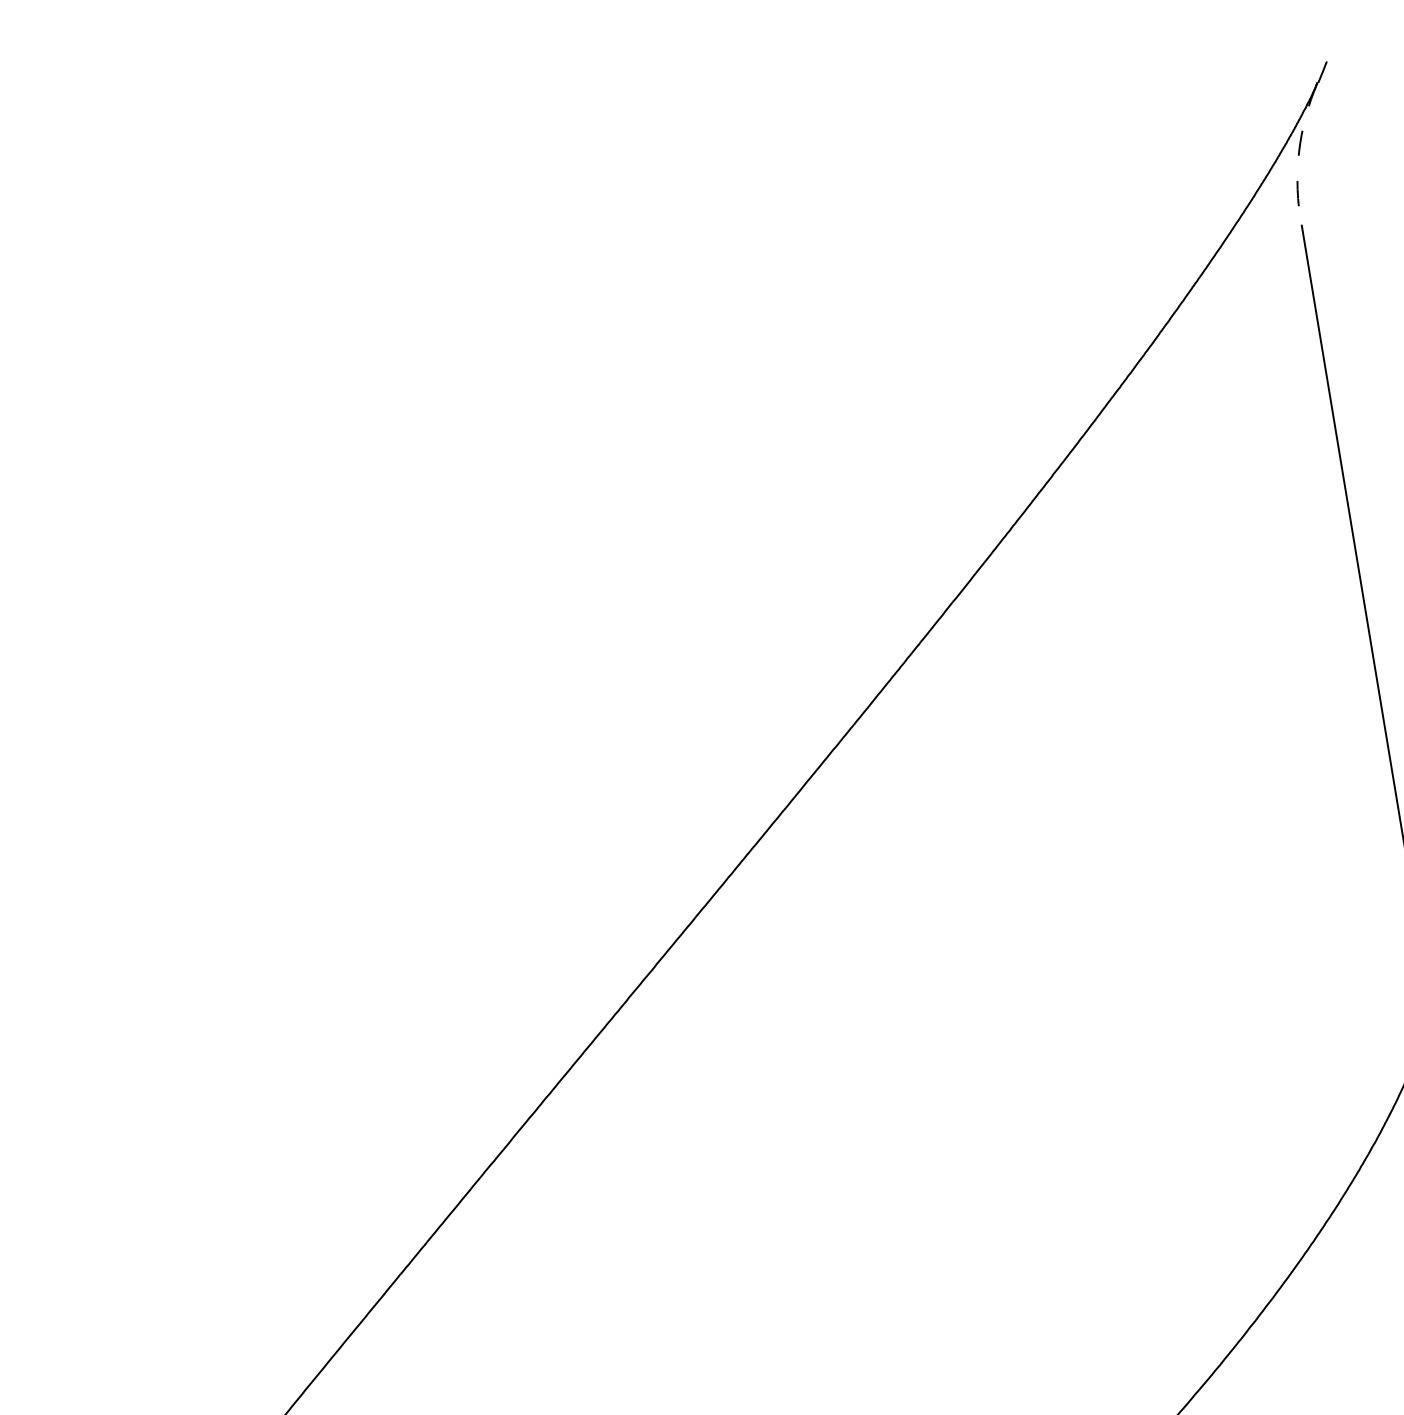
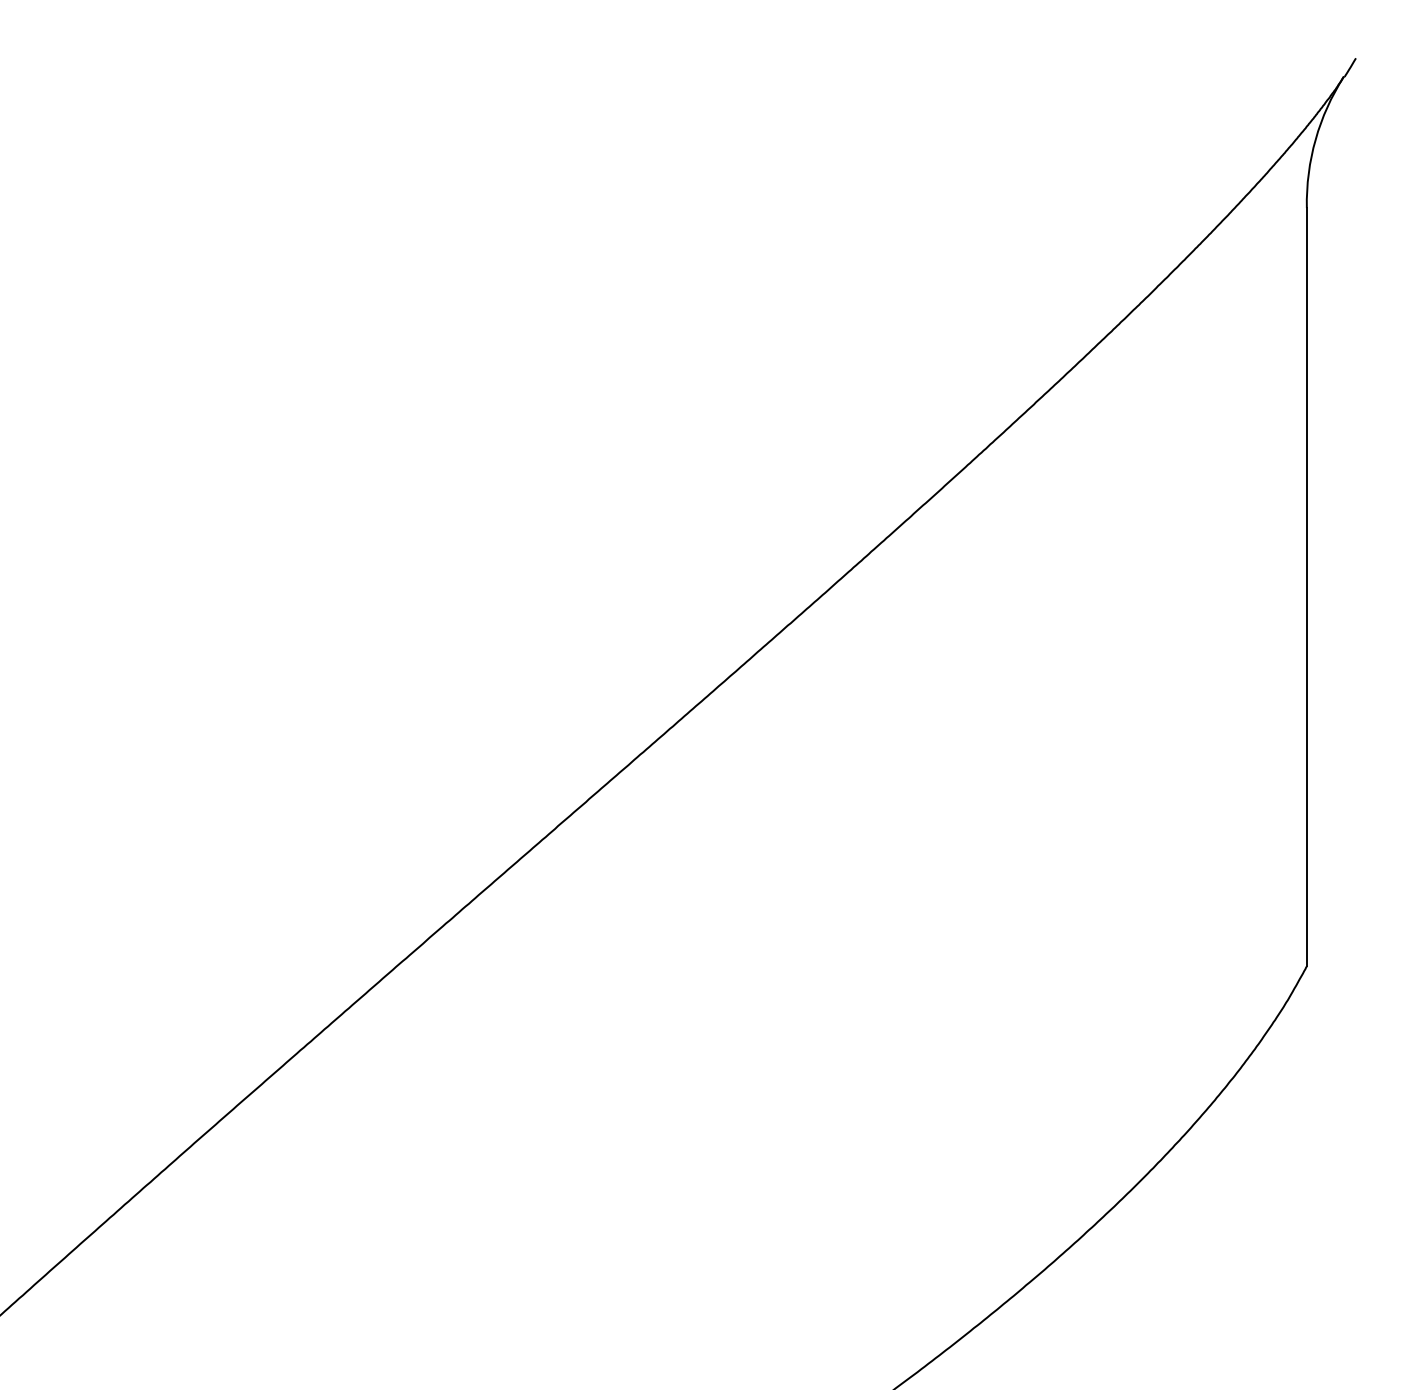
arc: (1298, 152) -> (1315, 139), dashed -> solid

